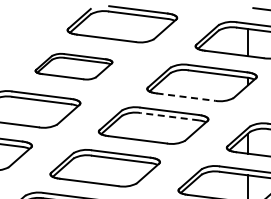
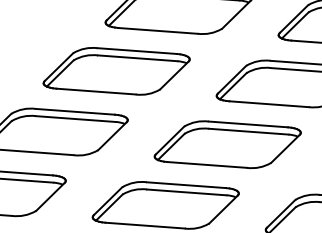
part: (73, 66) -> (115, 71), size x1.43
line: (185, 97) -> (268, 104), dashed -> solid
line: (169, 116) -> (248, 131), dashed -> solid

